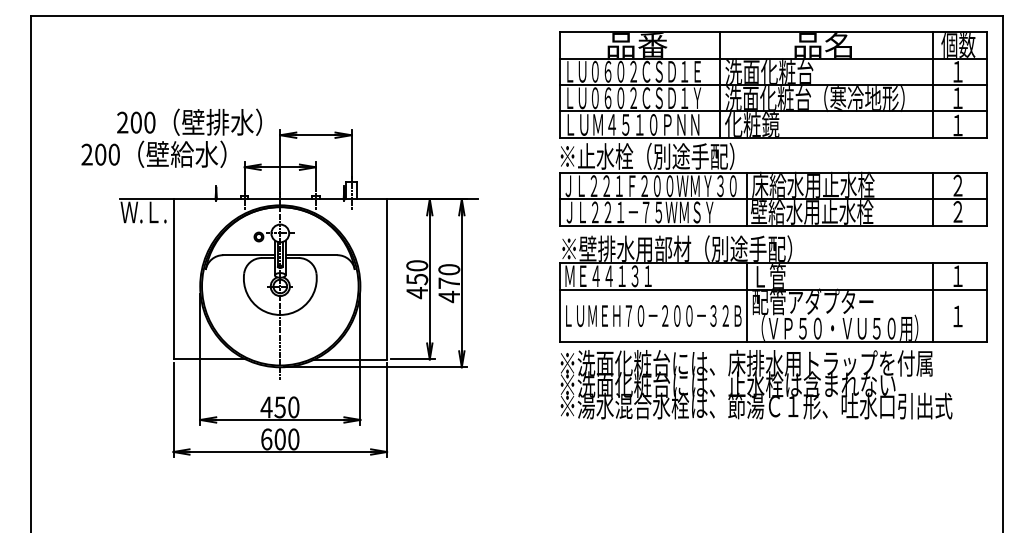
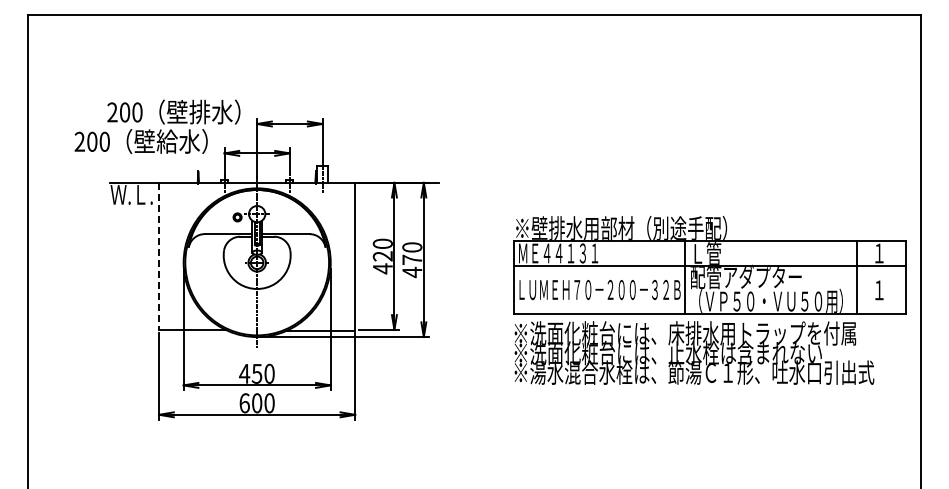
part: (772, 128) -> (709, 117), removed
line: (173, 279) -> (159, 256), solid -> dashed
text: (416, 279) -> (382, 256), 450 -> 420

